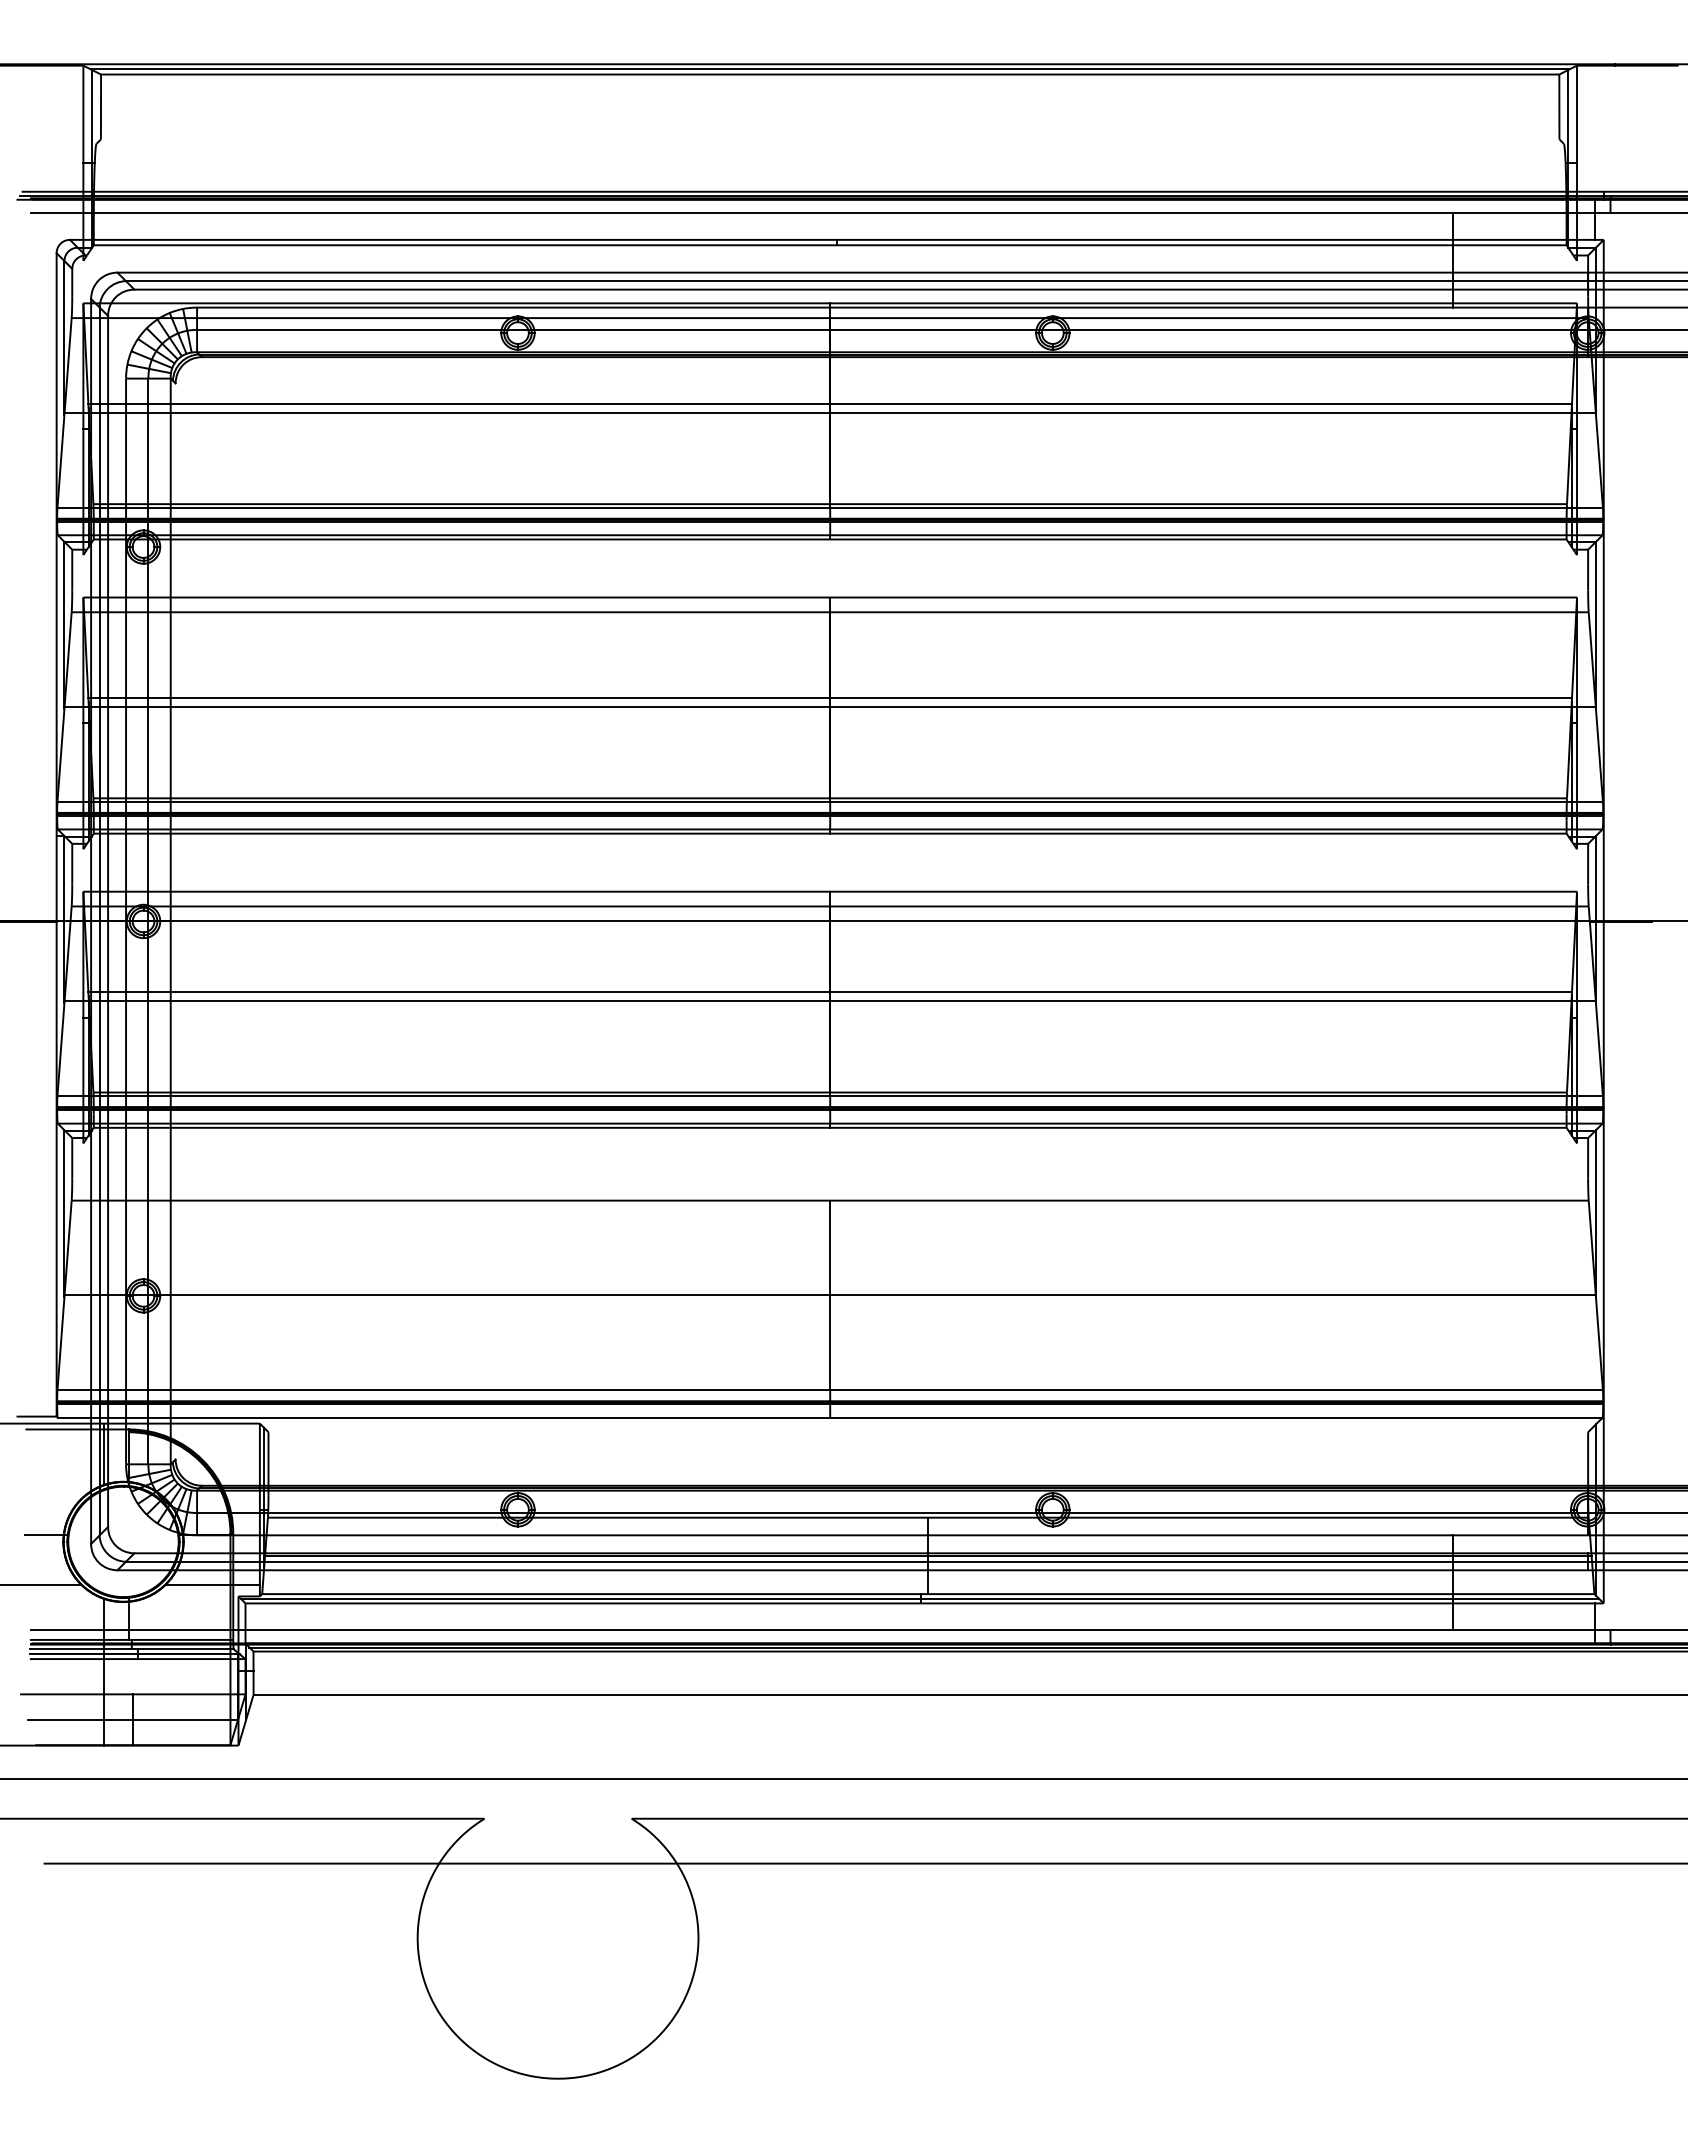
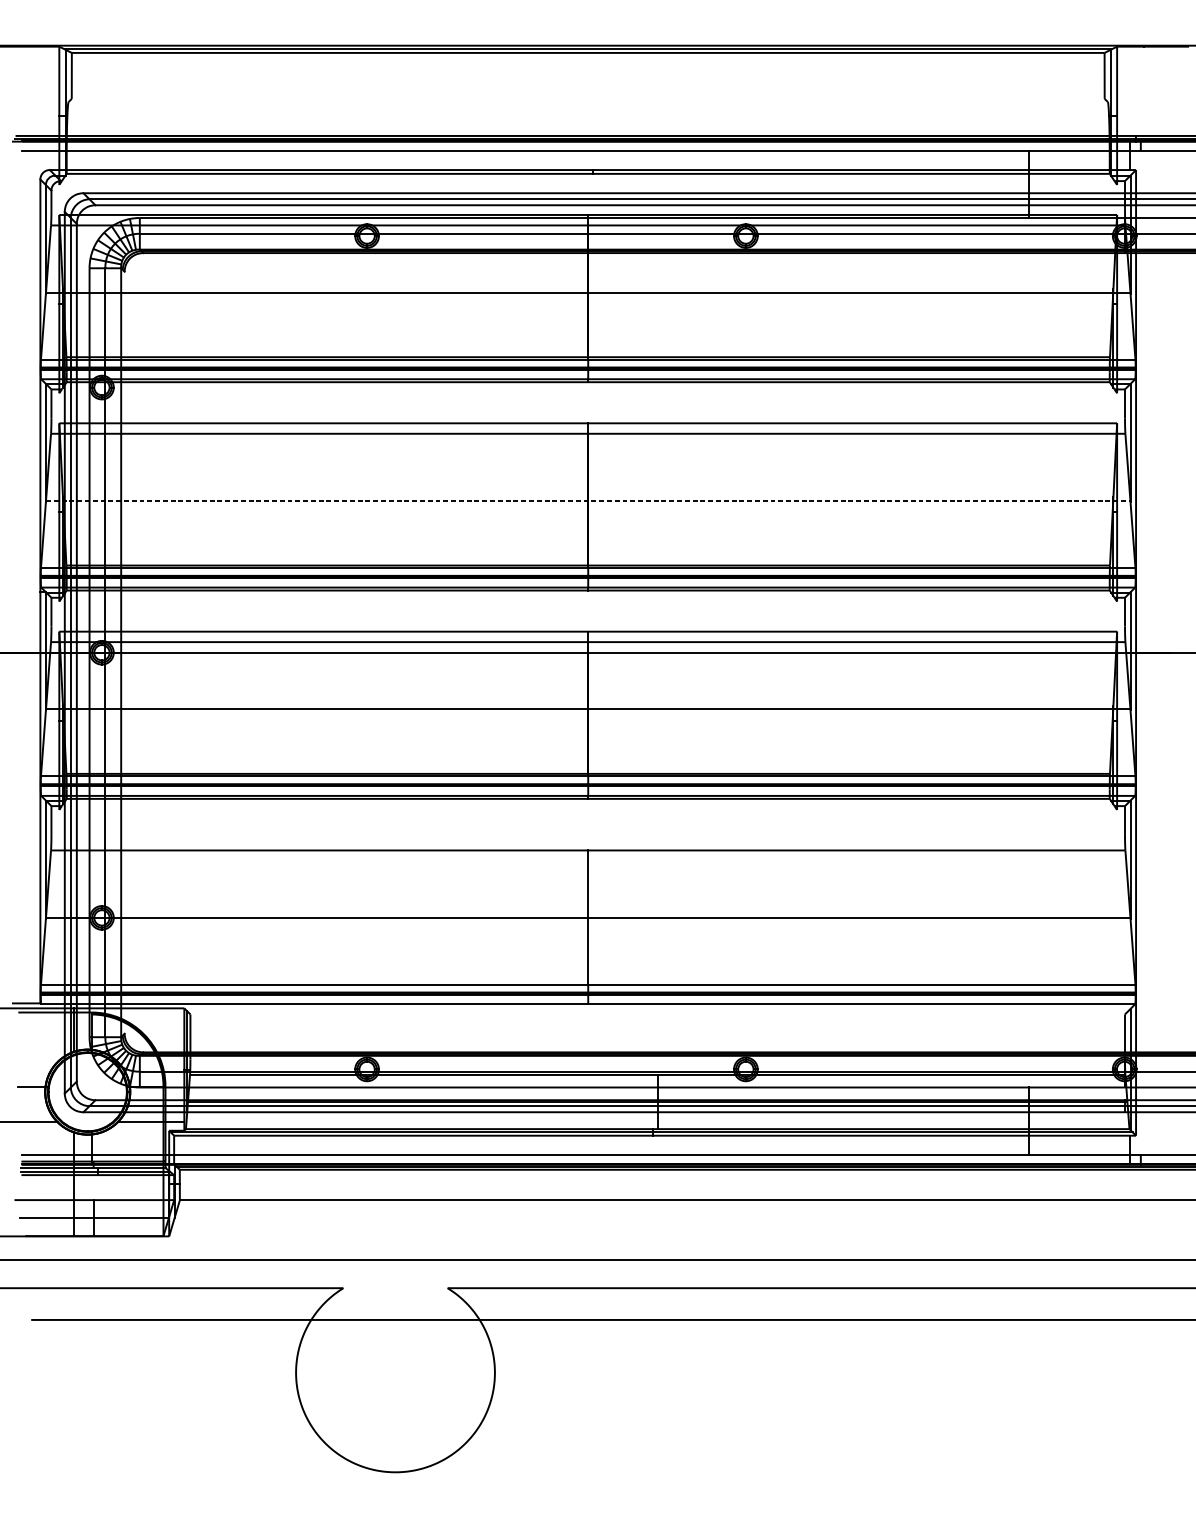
line: (830, 403) -> (588, 285), removed
line: (830, 697) -> (588, 494), removed
line: (830, 707) -> (588, 501), solid -> dashed
line: (830, 992) -> (588, 703), removed

